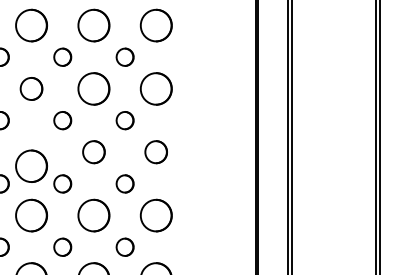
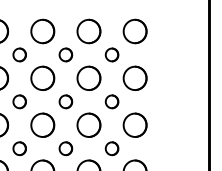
part: (31, 88) -> (42, 78), size x1.43
part: (93, 151) -> (88, 124), size x1.43
part: (155, 151) -> (134, 124), size x1.43
part: (31, 165) -> (42, 124), moved

